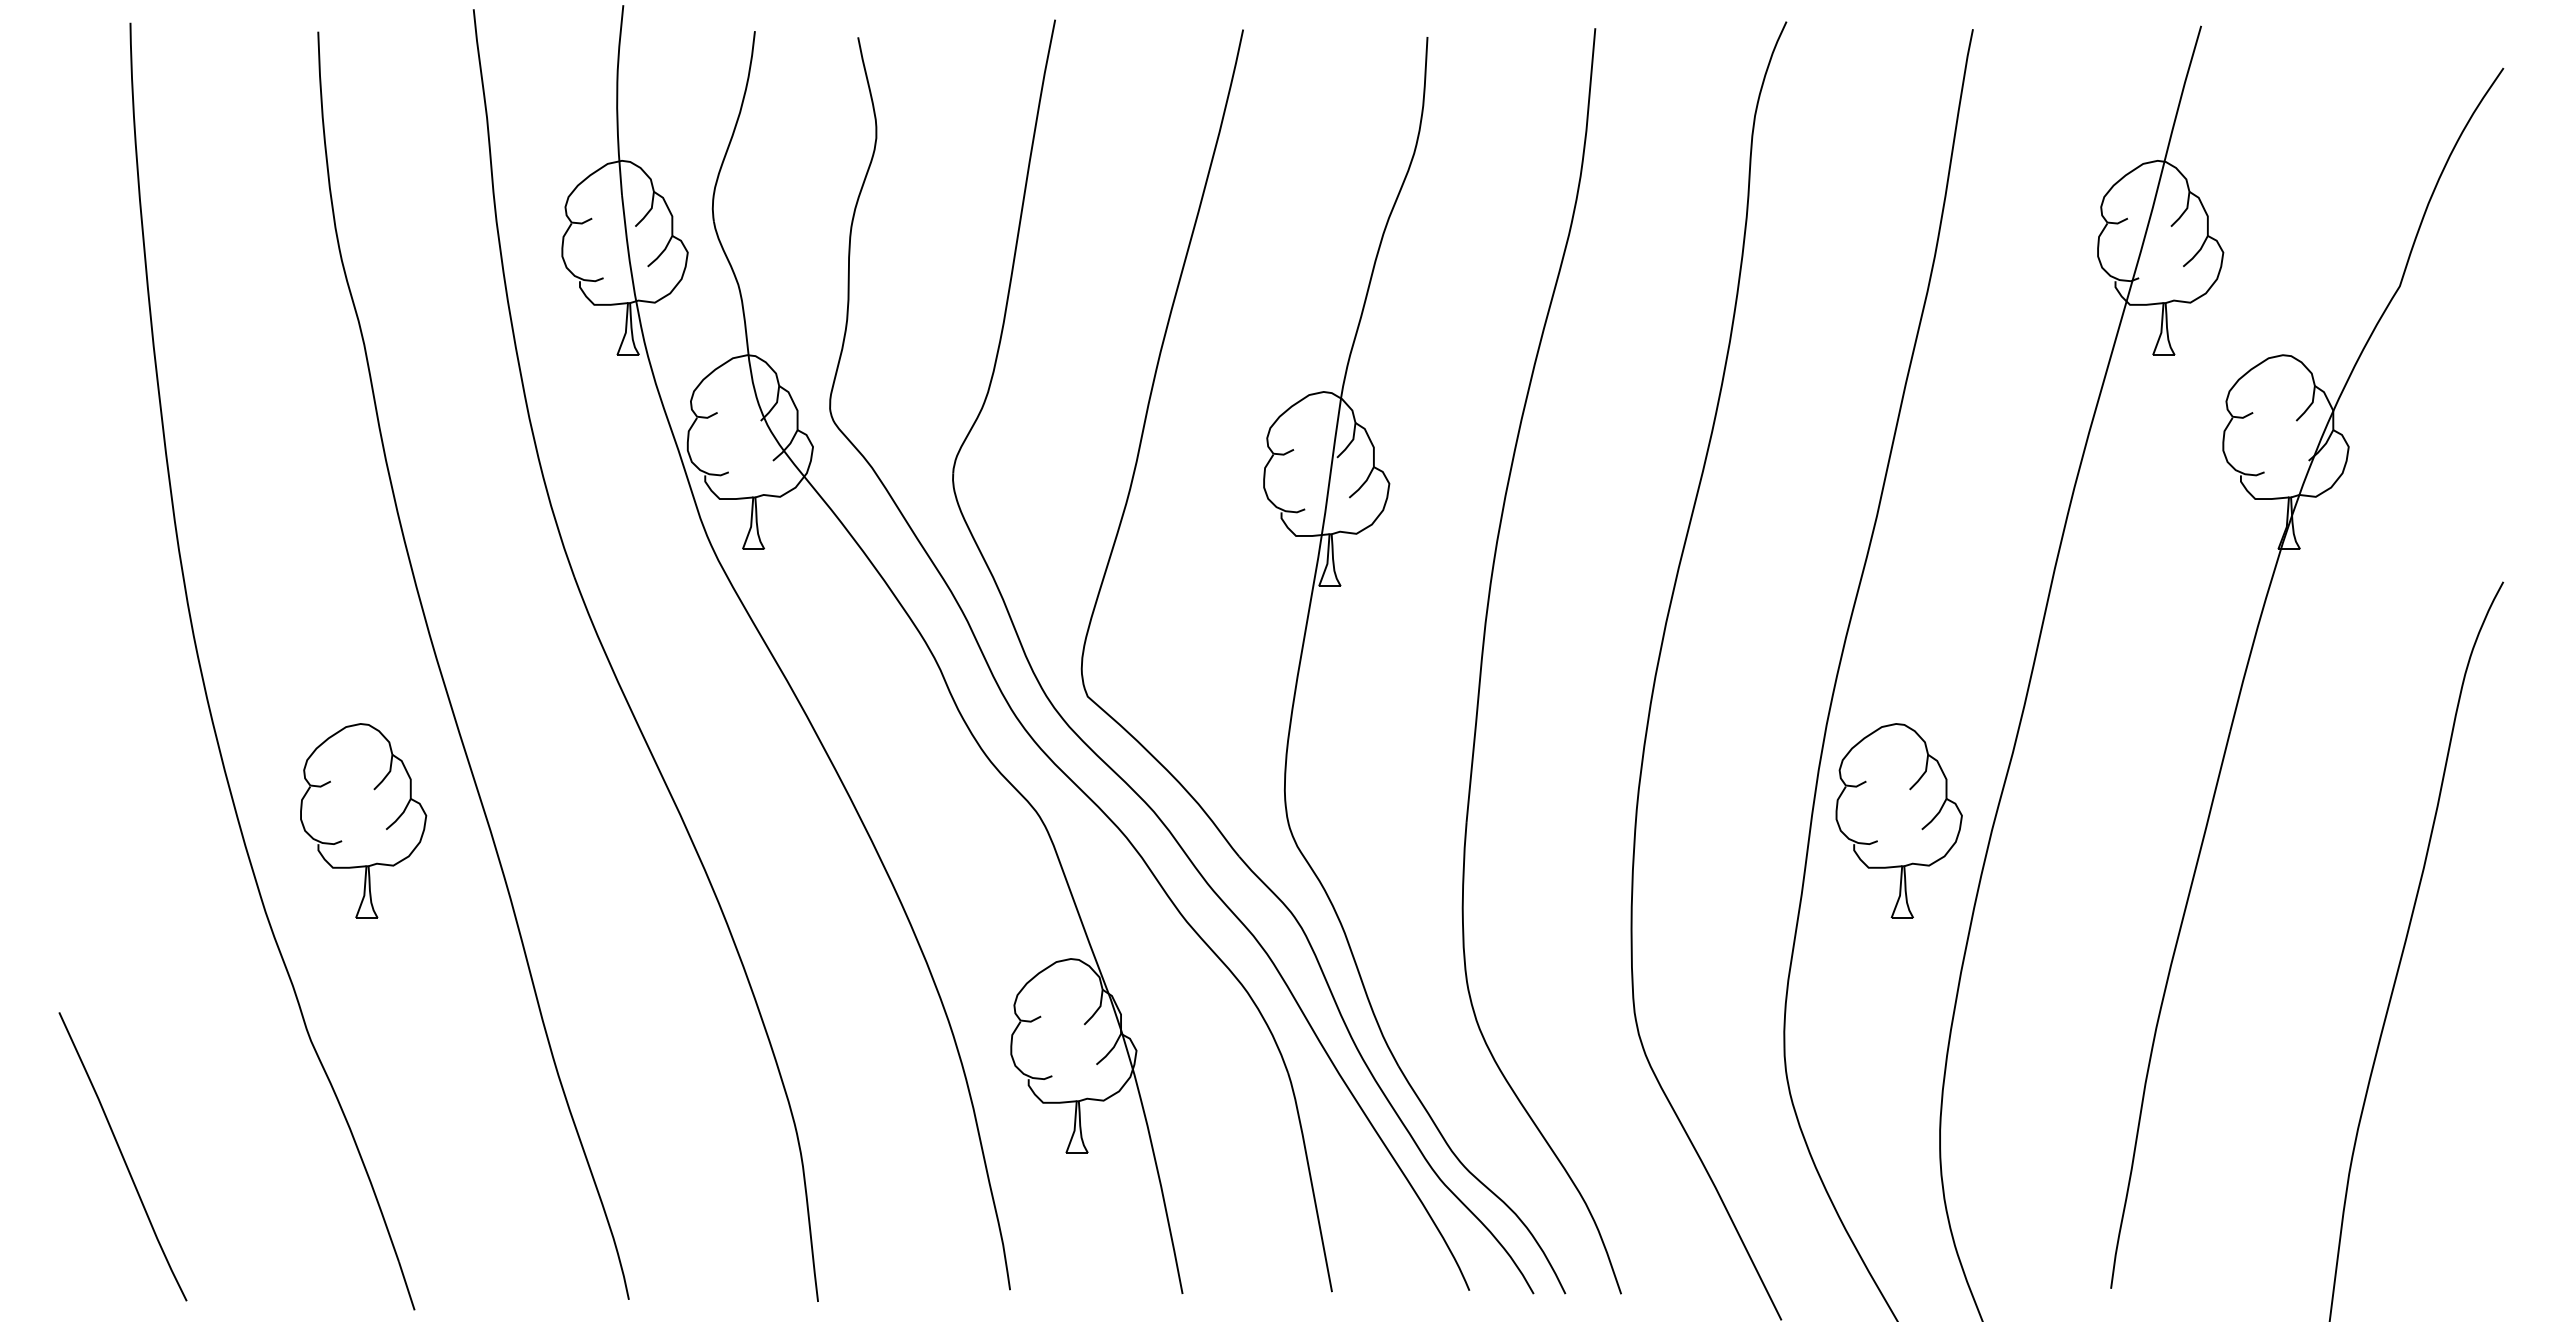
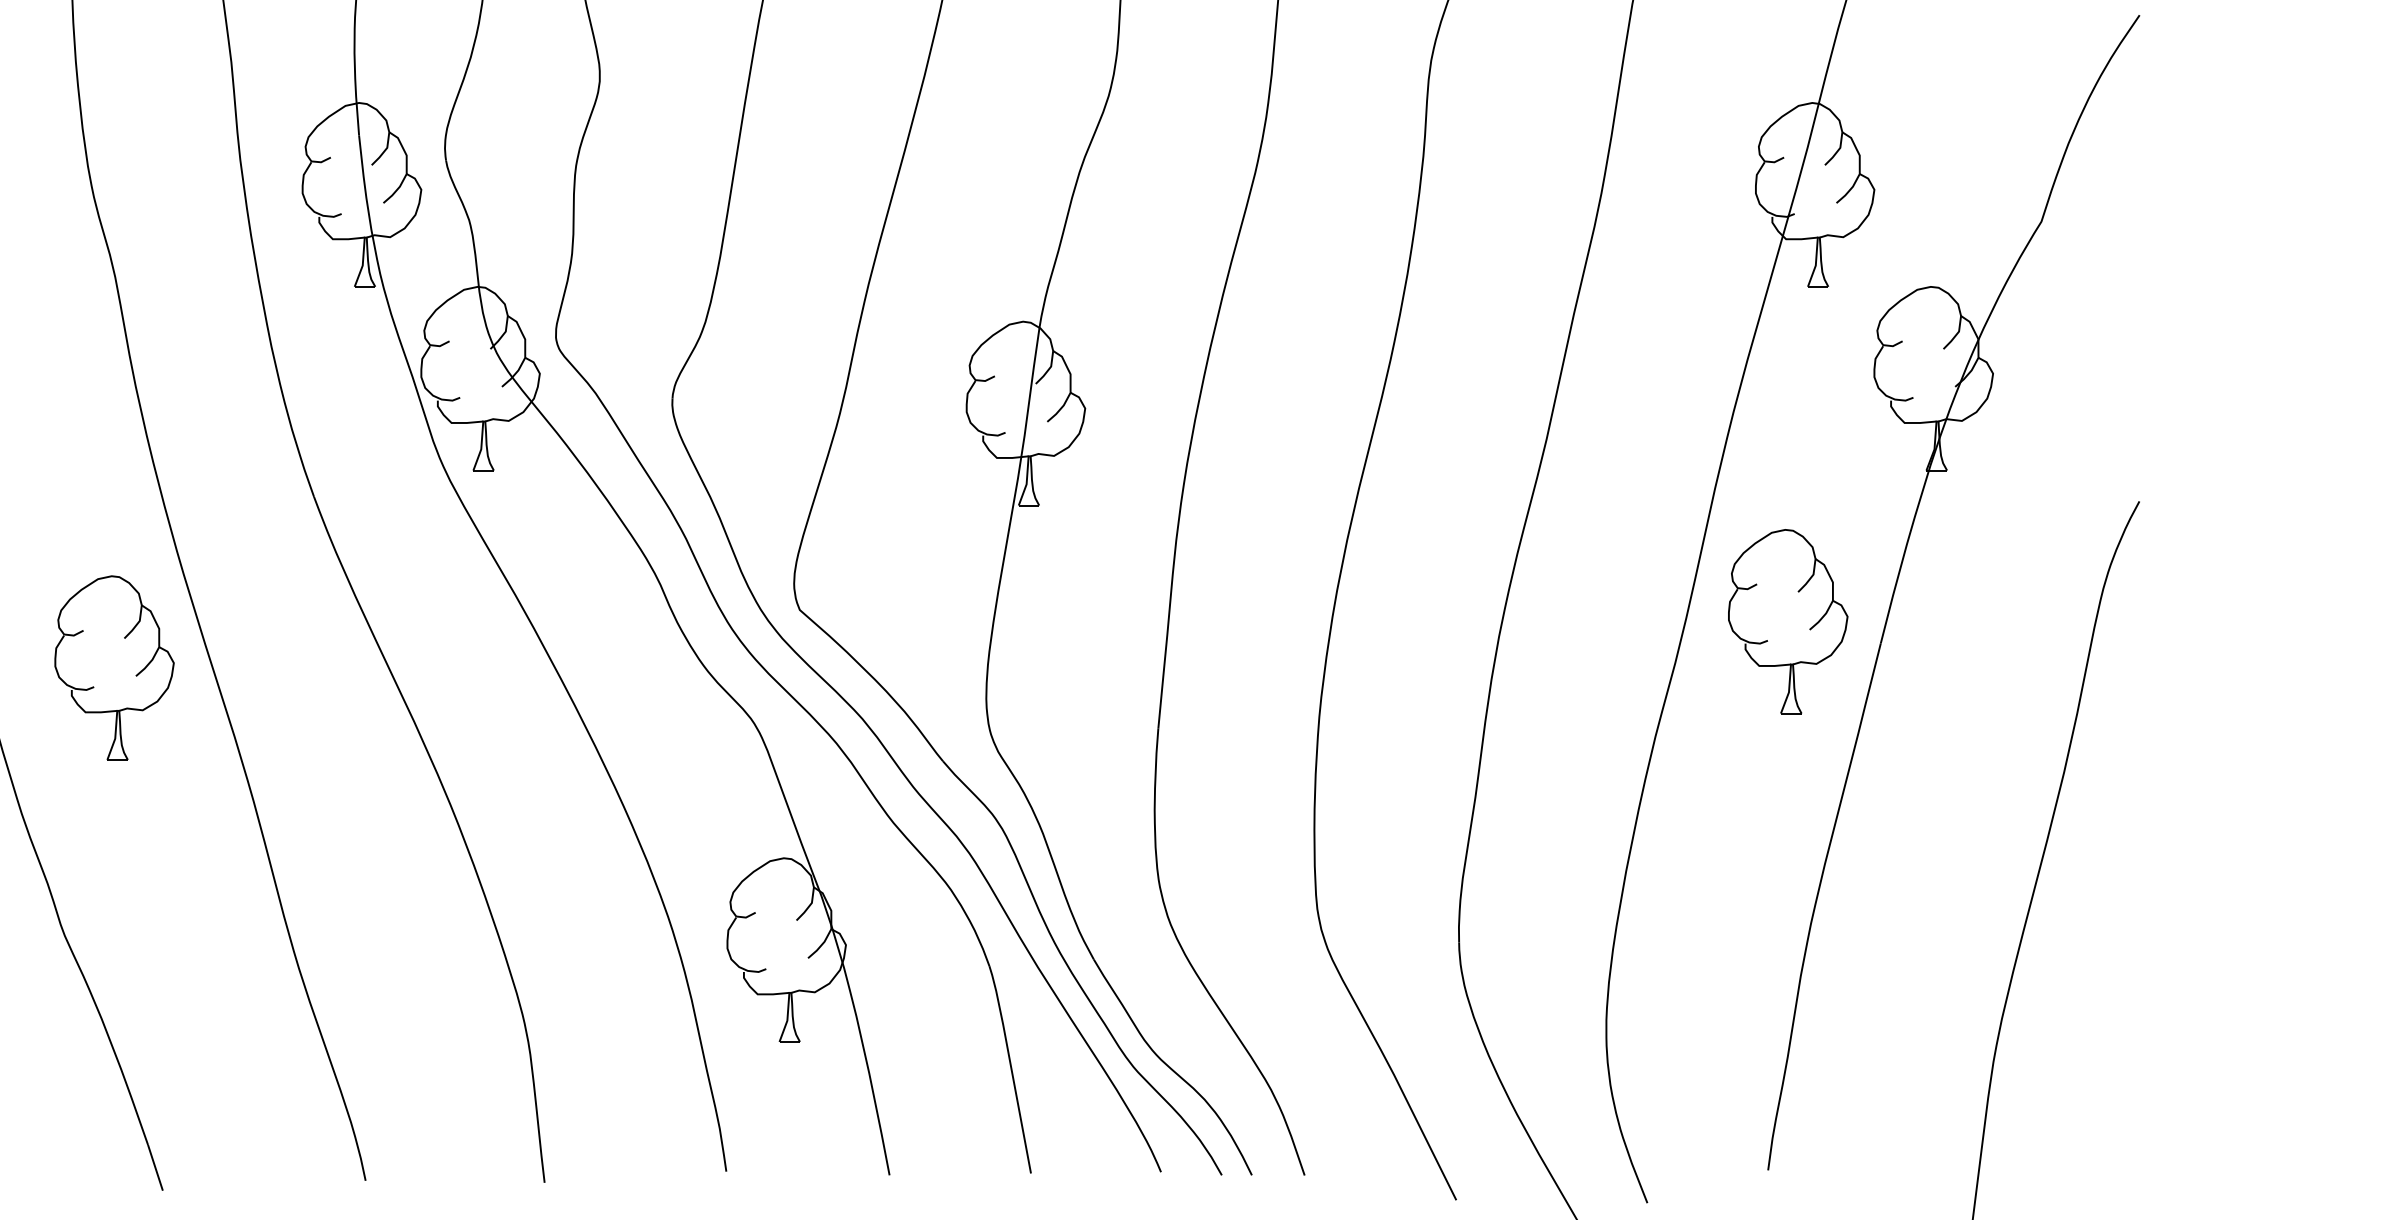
part: (363, 820) -> (114, 667), moved
part: (1921, 828) -> (1809, 628), moved

